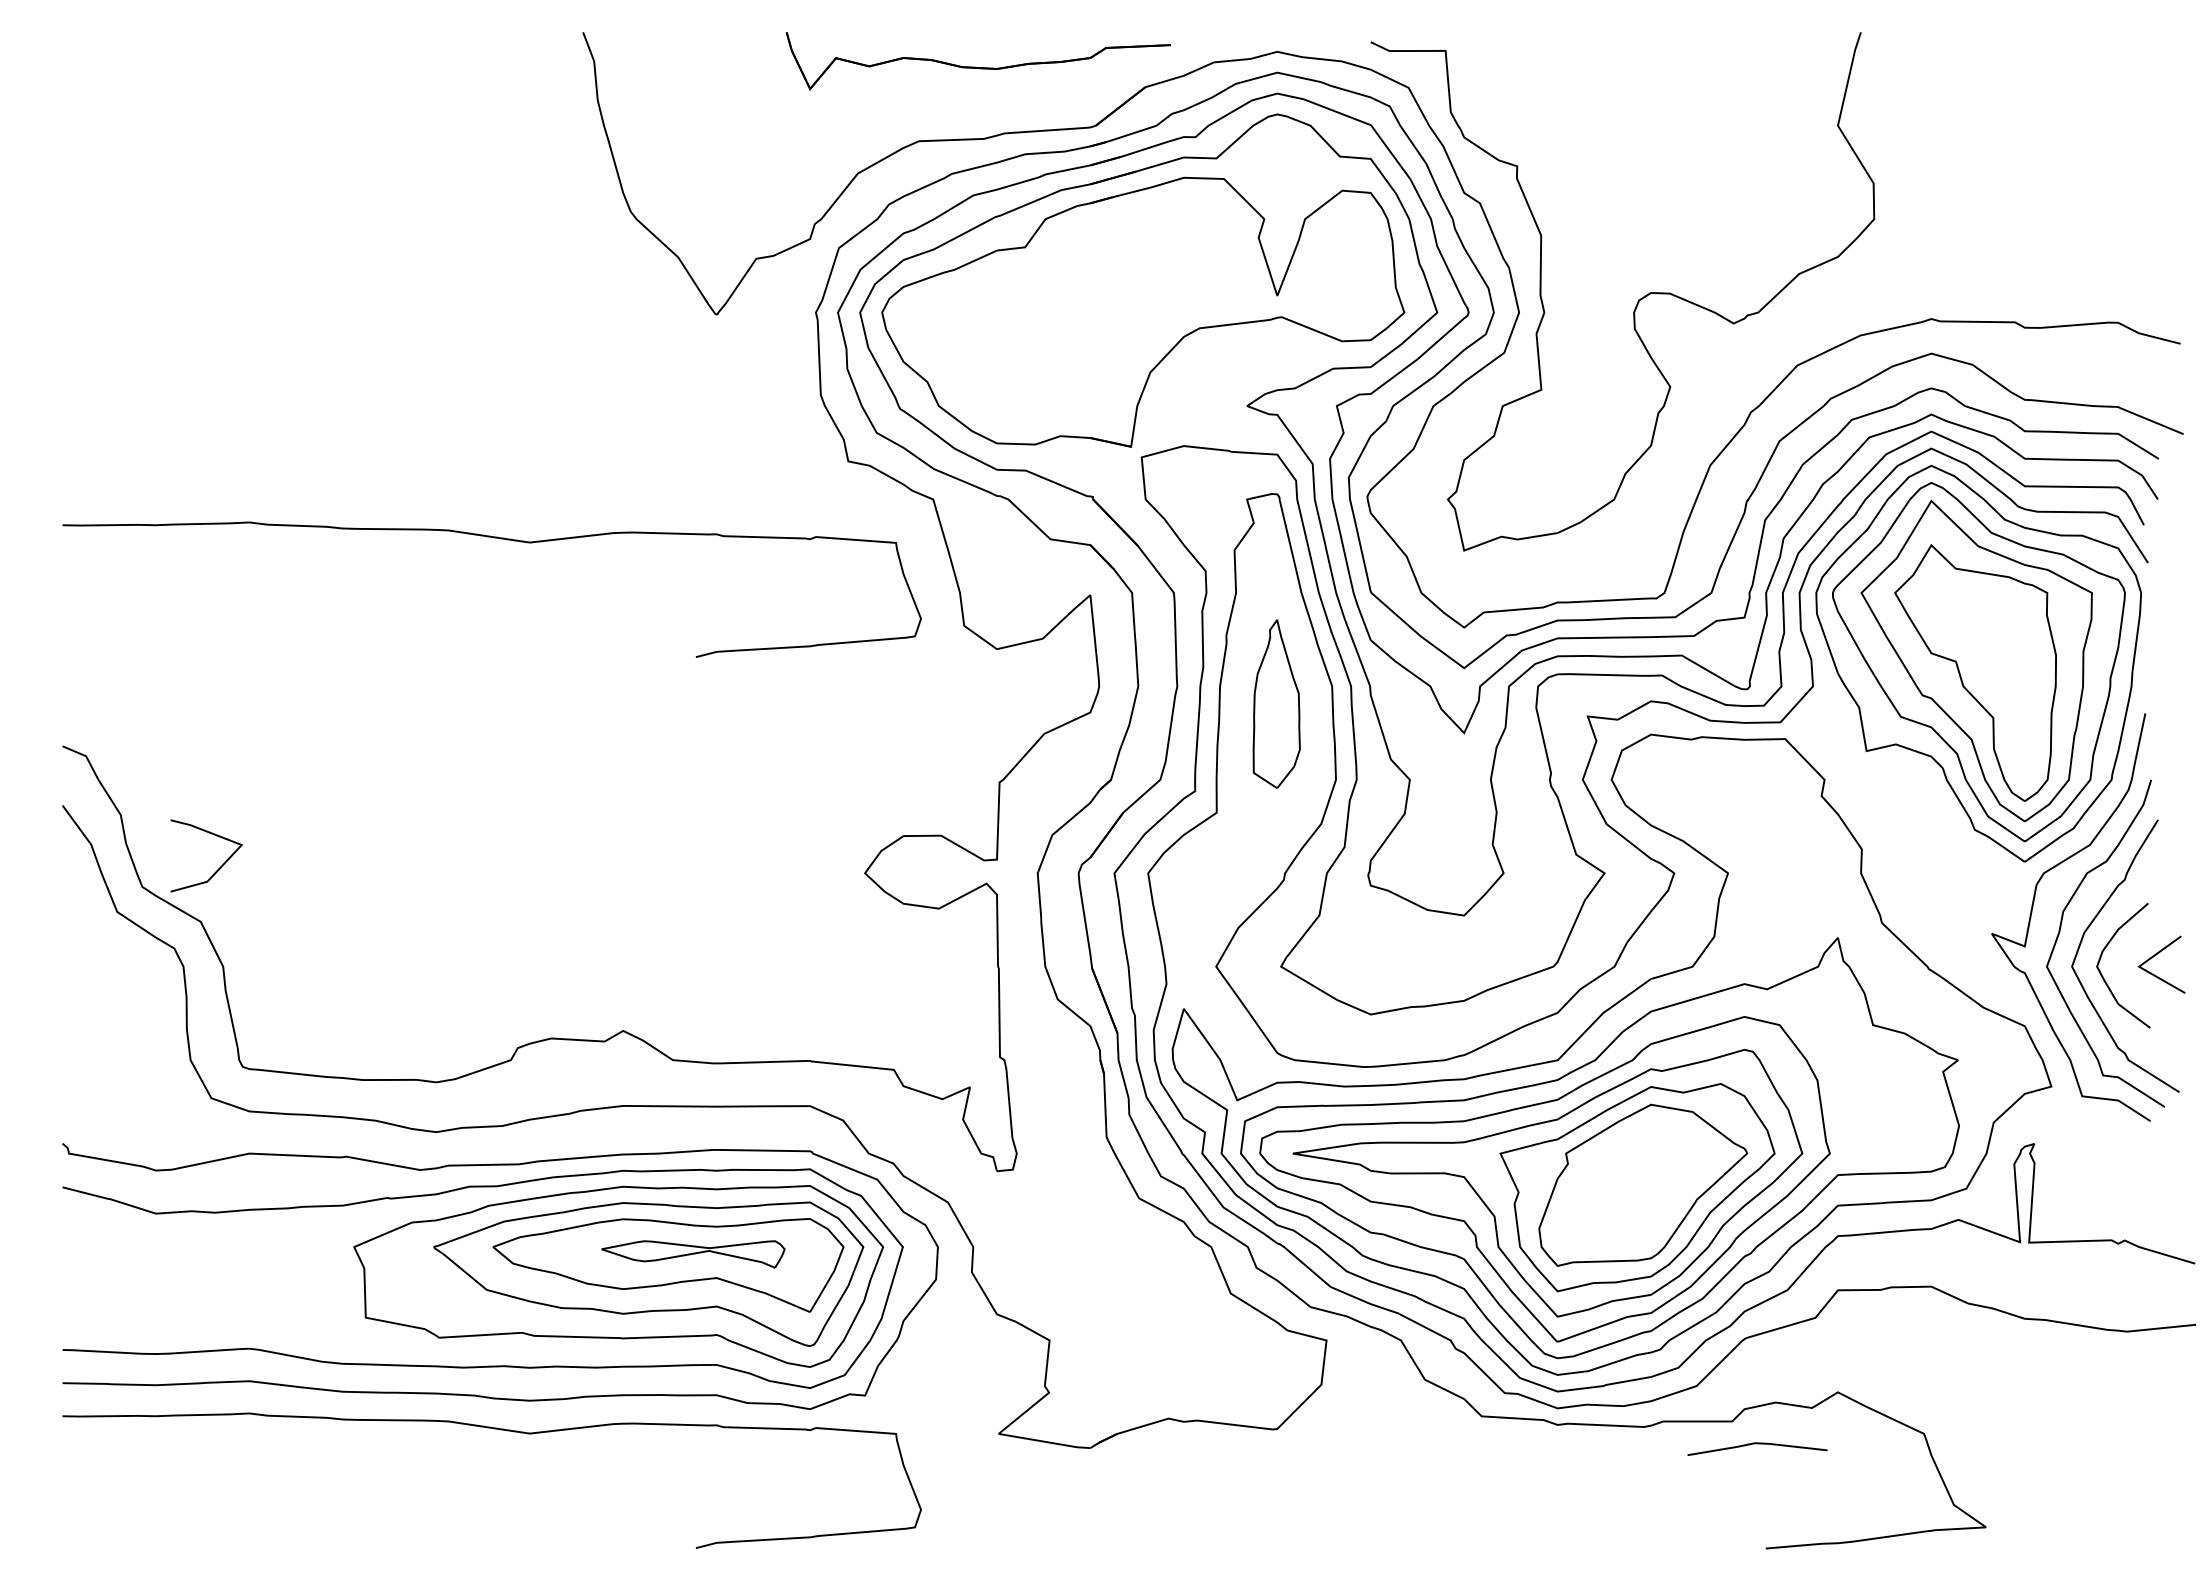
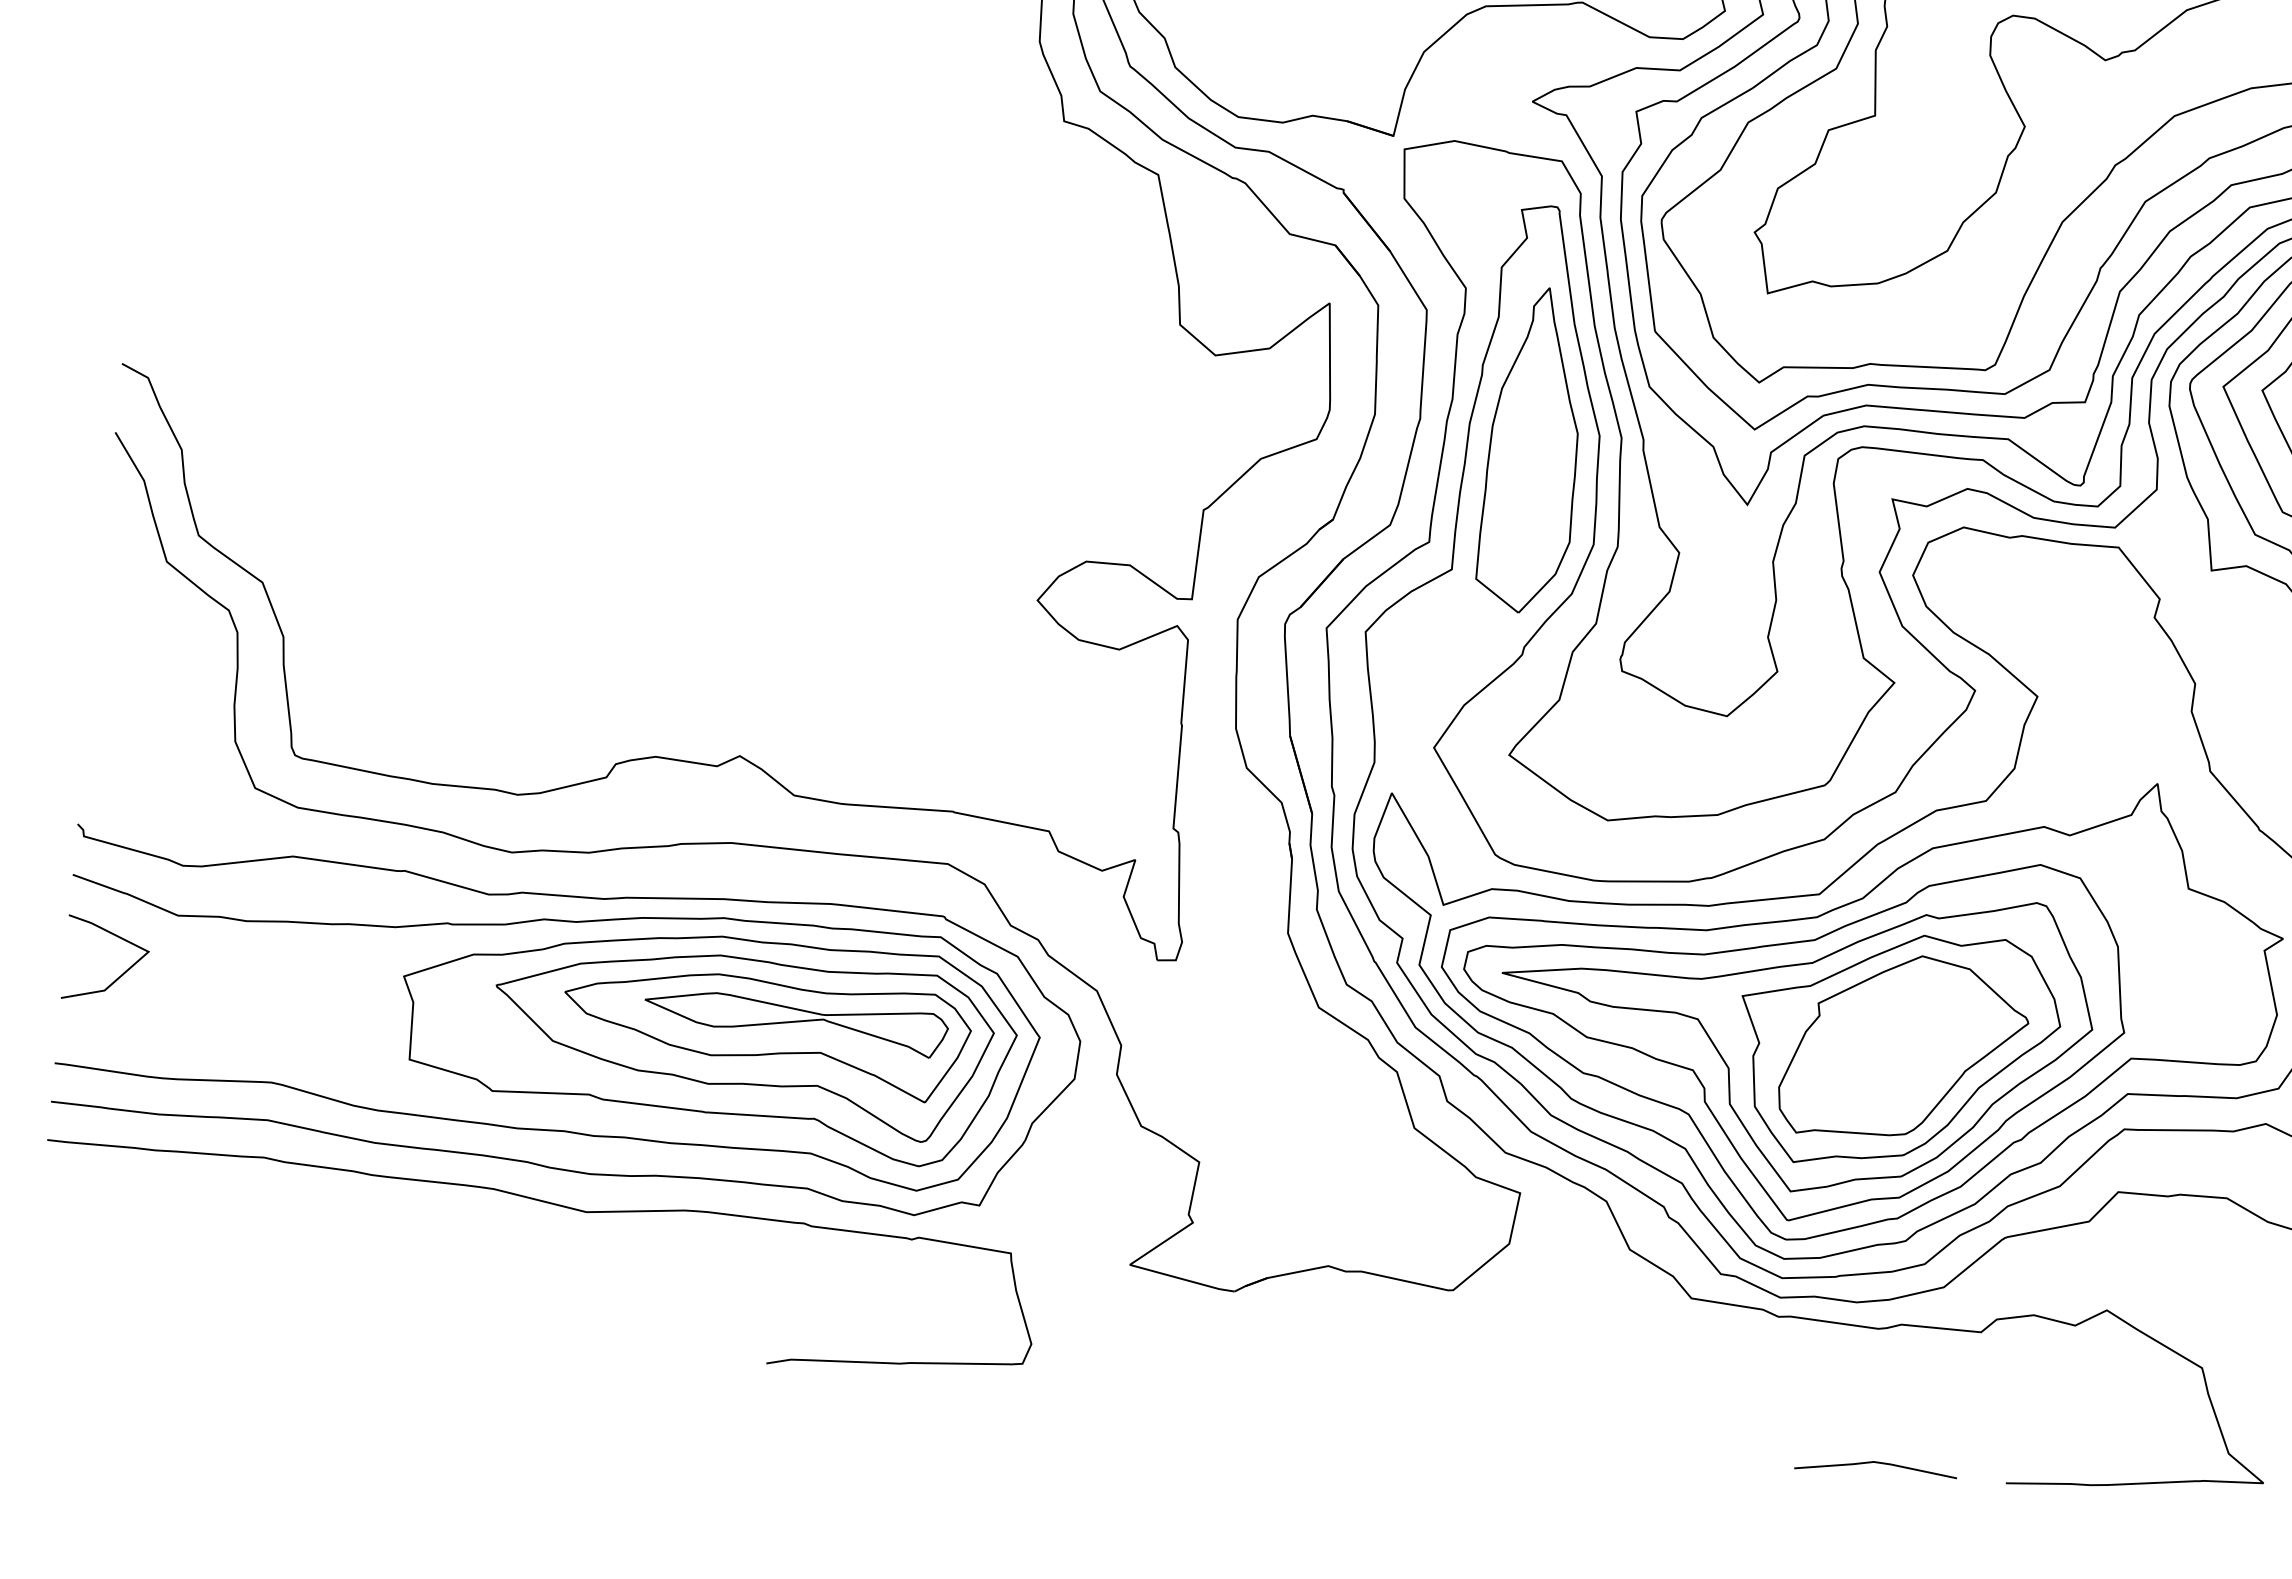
curve: (500, 539) -> (652, 172), removed
part: (1276, 703) -> (1533, 449), size x1.67
line: (219, 867) -> (120, 975), moved
part: (693, 1254) -> (796, 1022), size x1.43
line: (1757, 1444) -> (1876, 1463), moved

